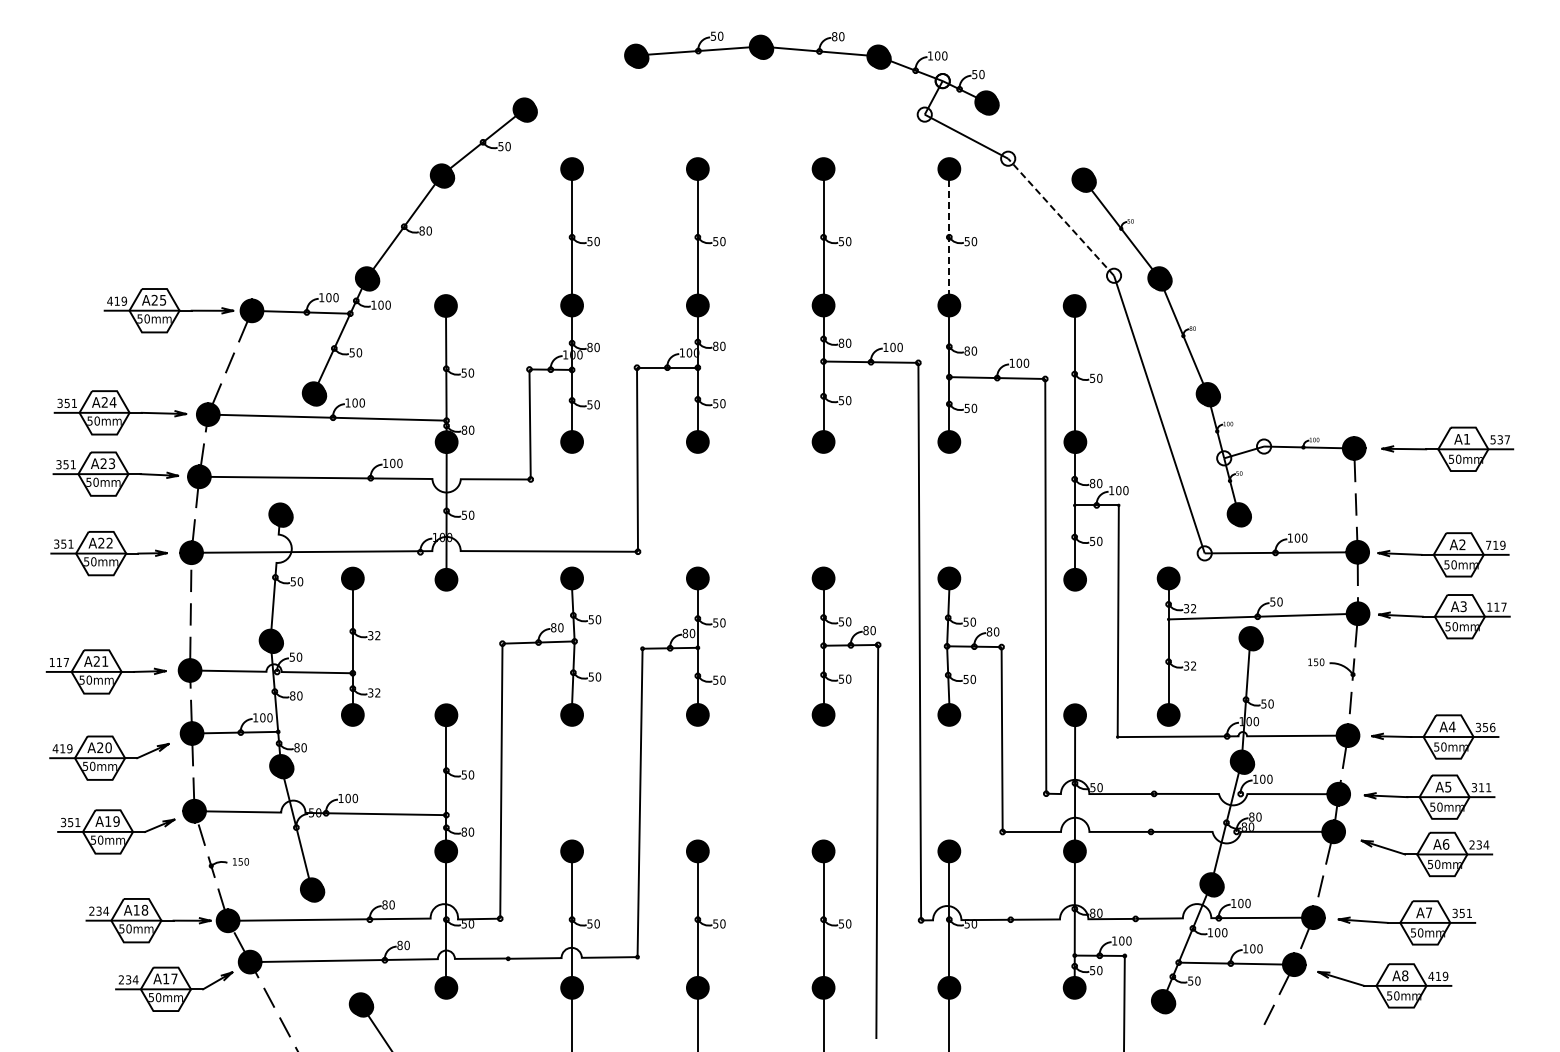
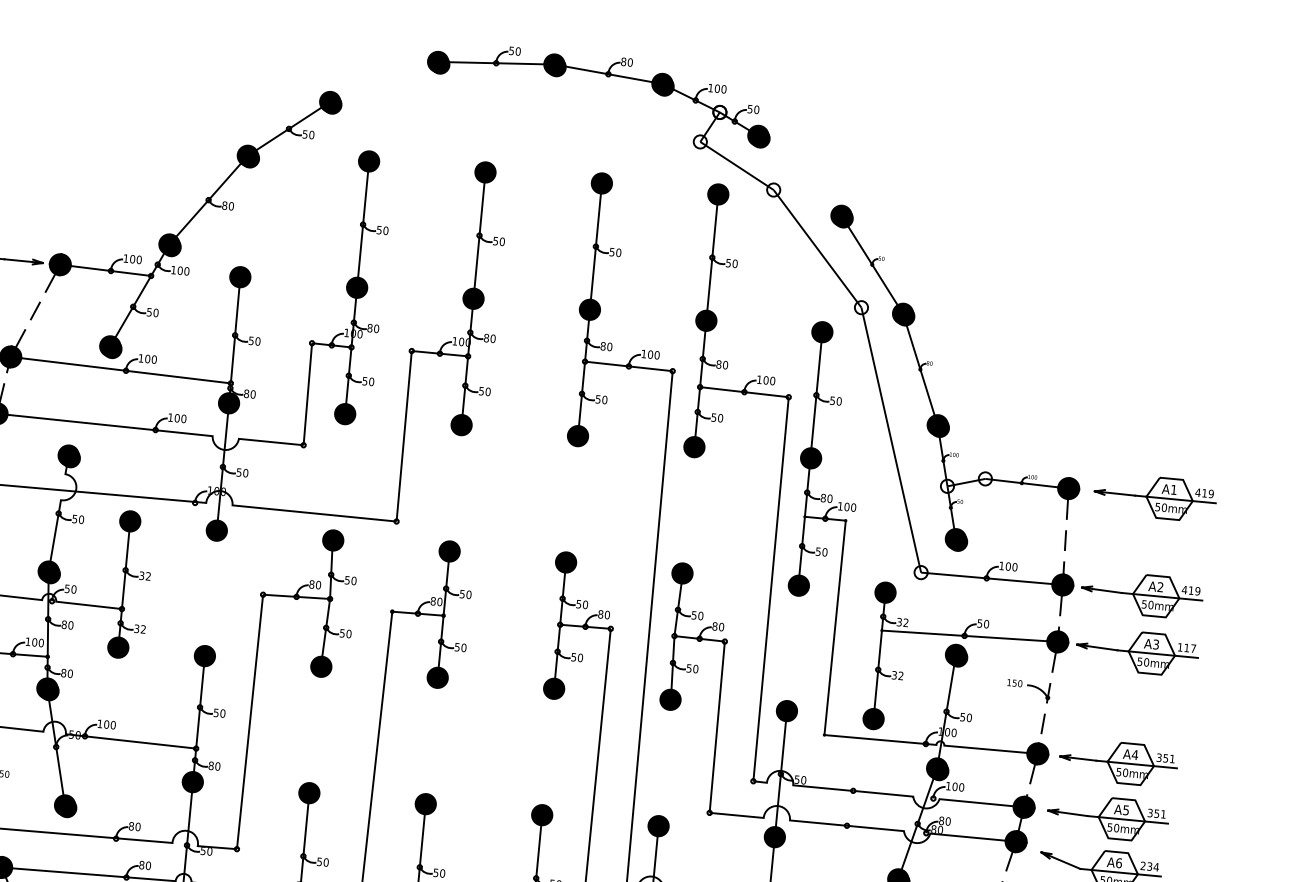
line: (1061, 217) -> (817, 249), dashed -> solid
line: (949, 237) -> (712, 257), dashed -> solid
text: (1500, 439) -> (1204, 493), 537 -> 419
text: (1488, 544) -> (1184, 589), 719 -> 419
text: (1492, 727) -> (1172, 758), 356 -> 351
text: (1481, 787) -> (1156, 813), 311 -> 351

